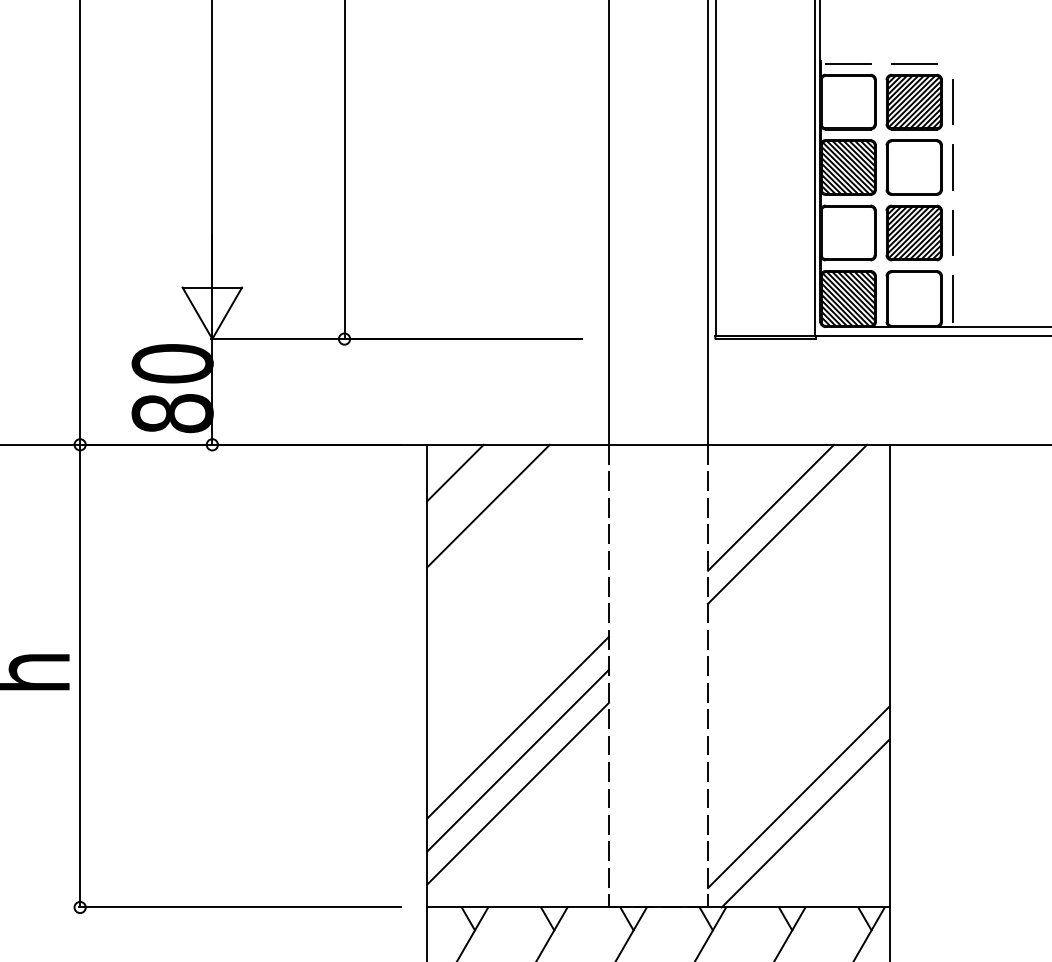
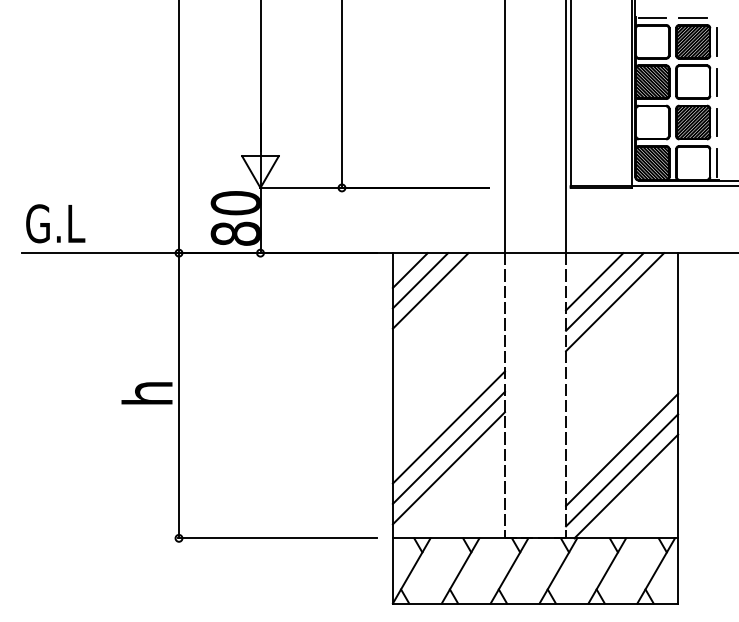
line: (471, 489) -> (420, 280), added
line: (754, 490) -> (594, 281), added
line: (799, 763) -> (622, 449), added

